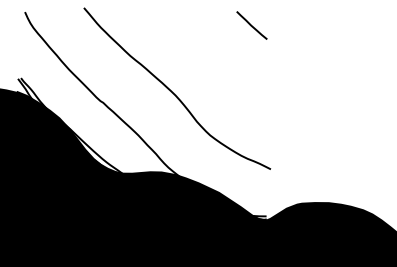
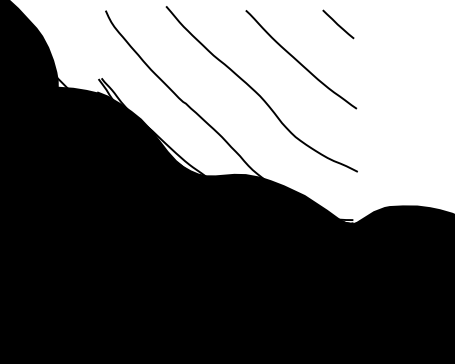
curve: (214, 61) -> (299, 61), added

